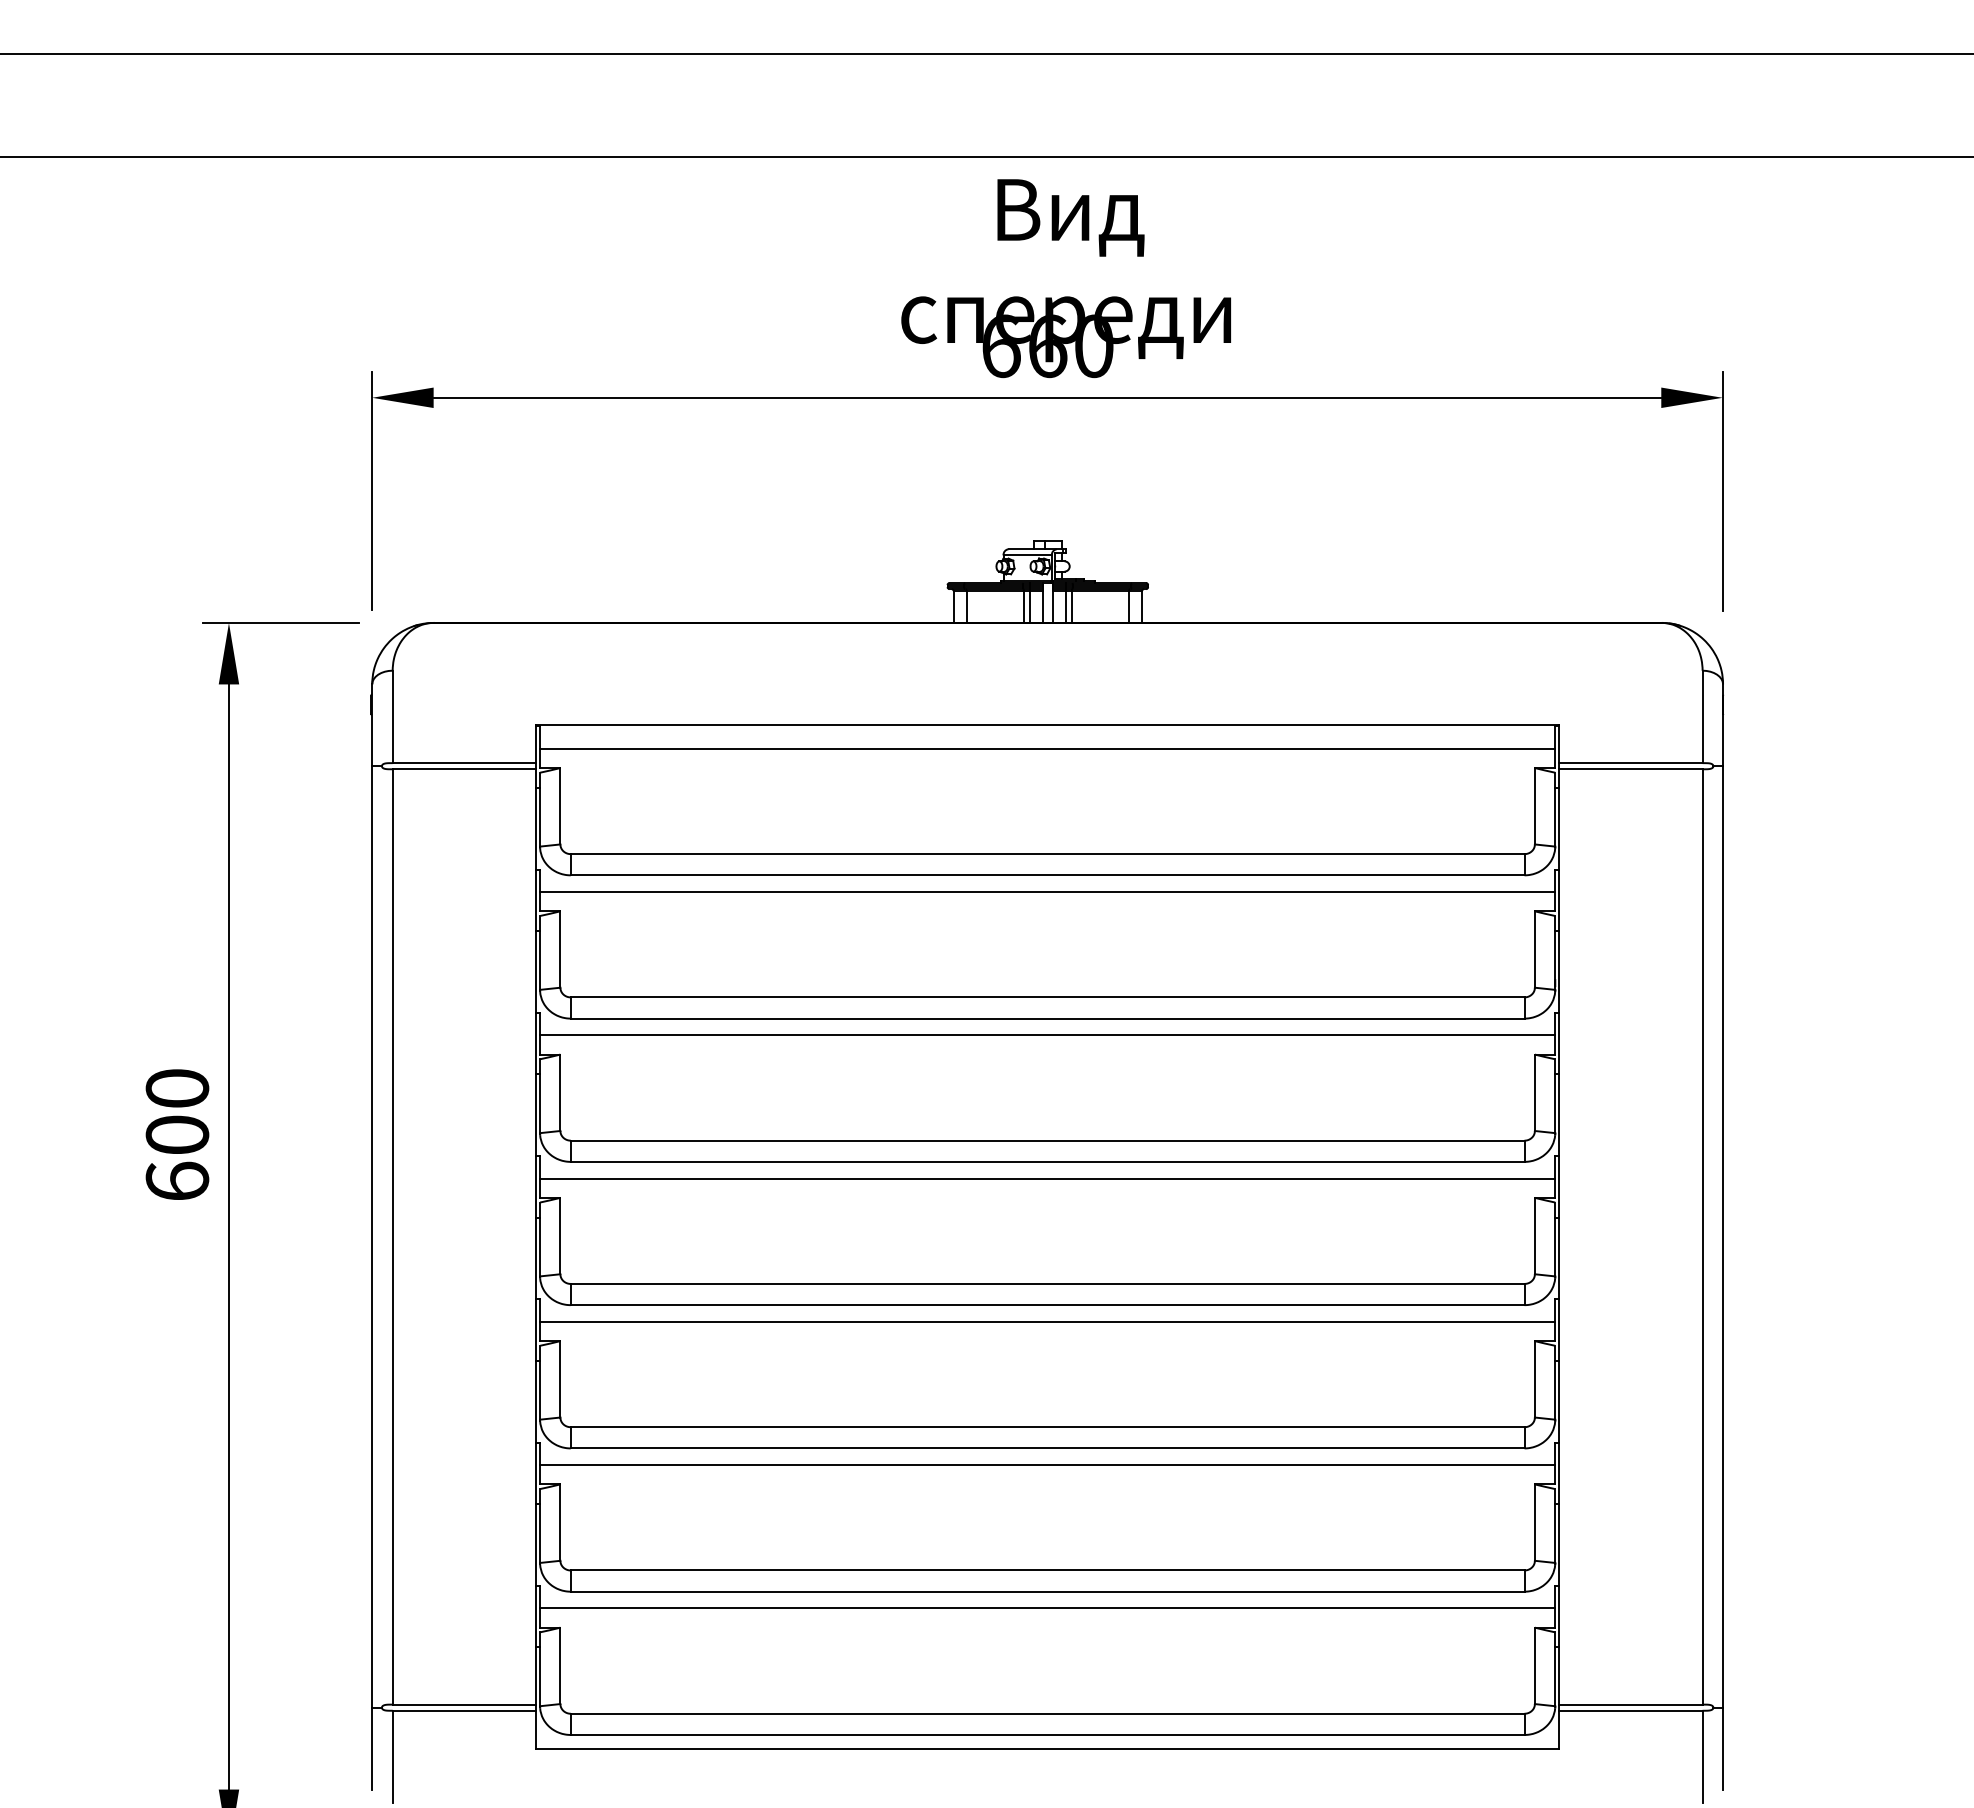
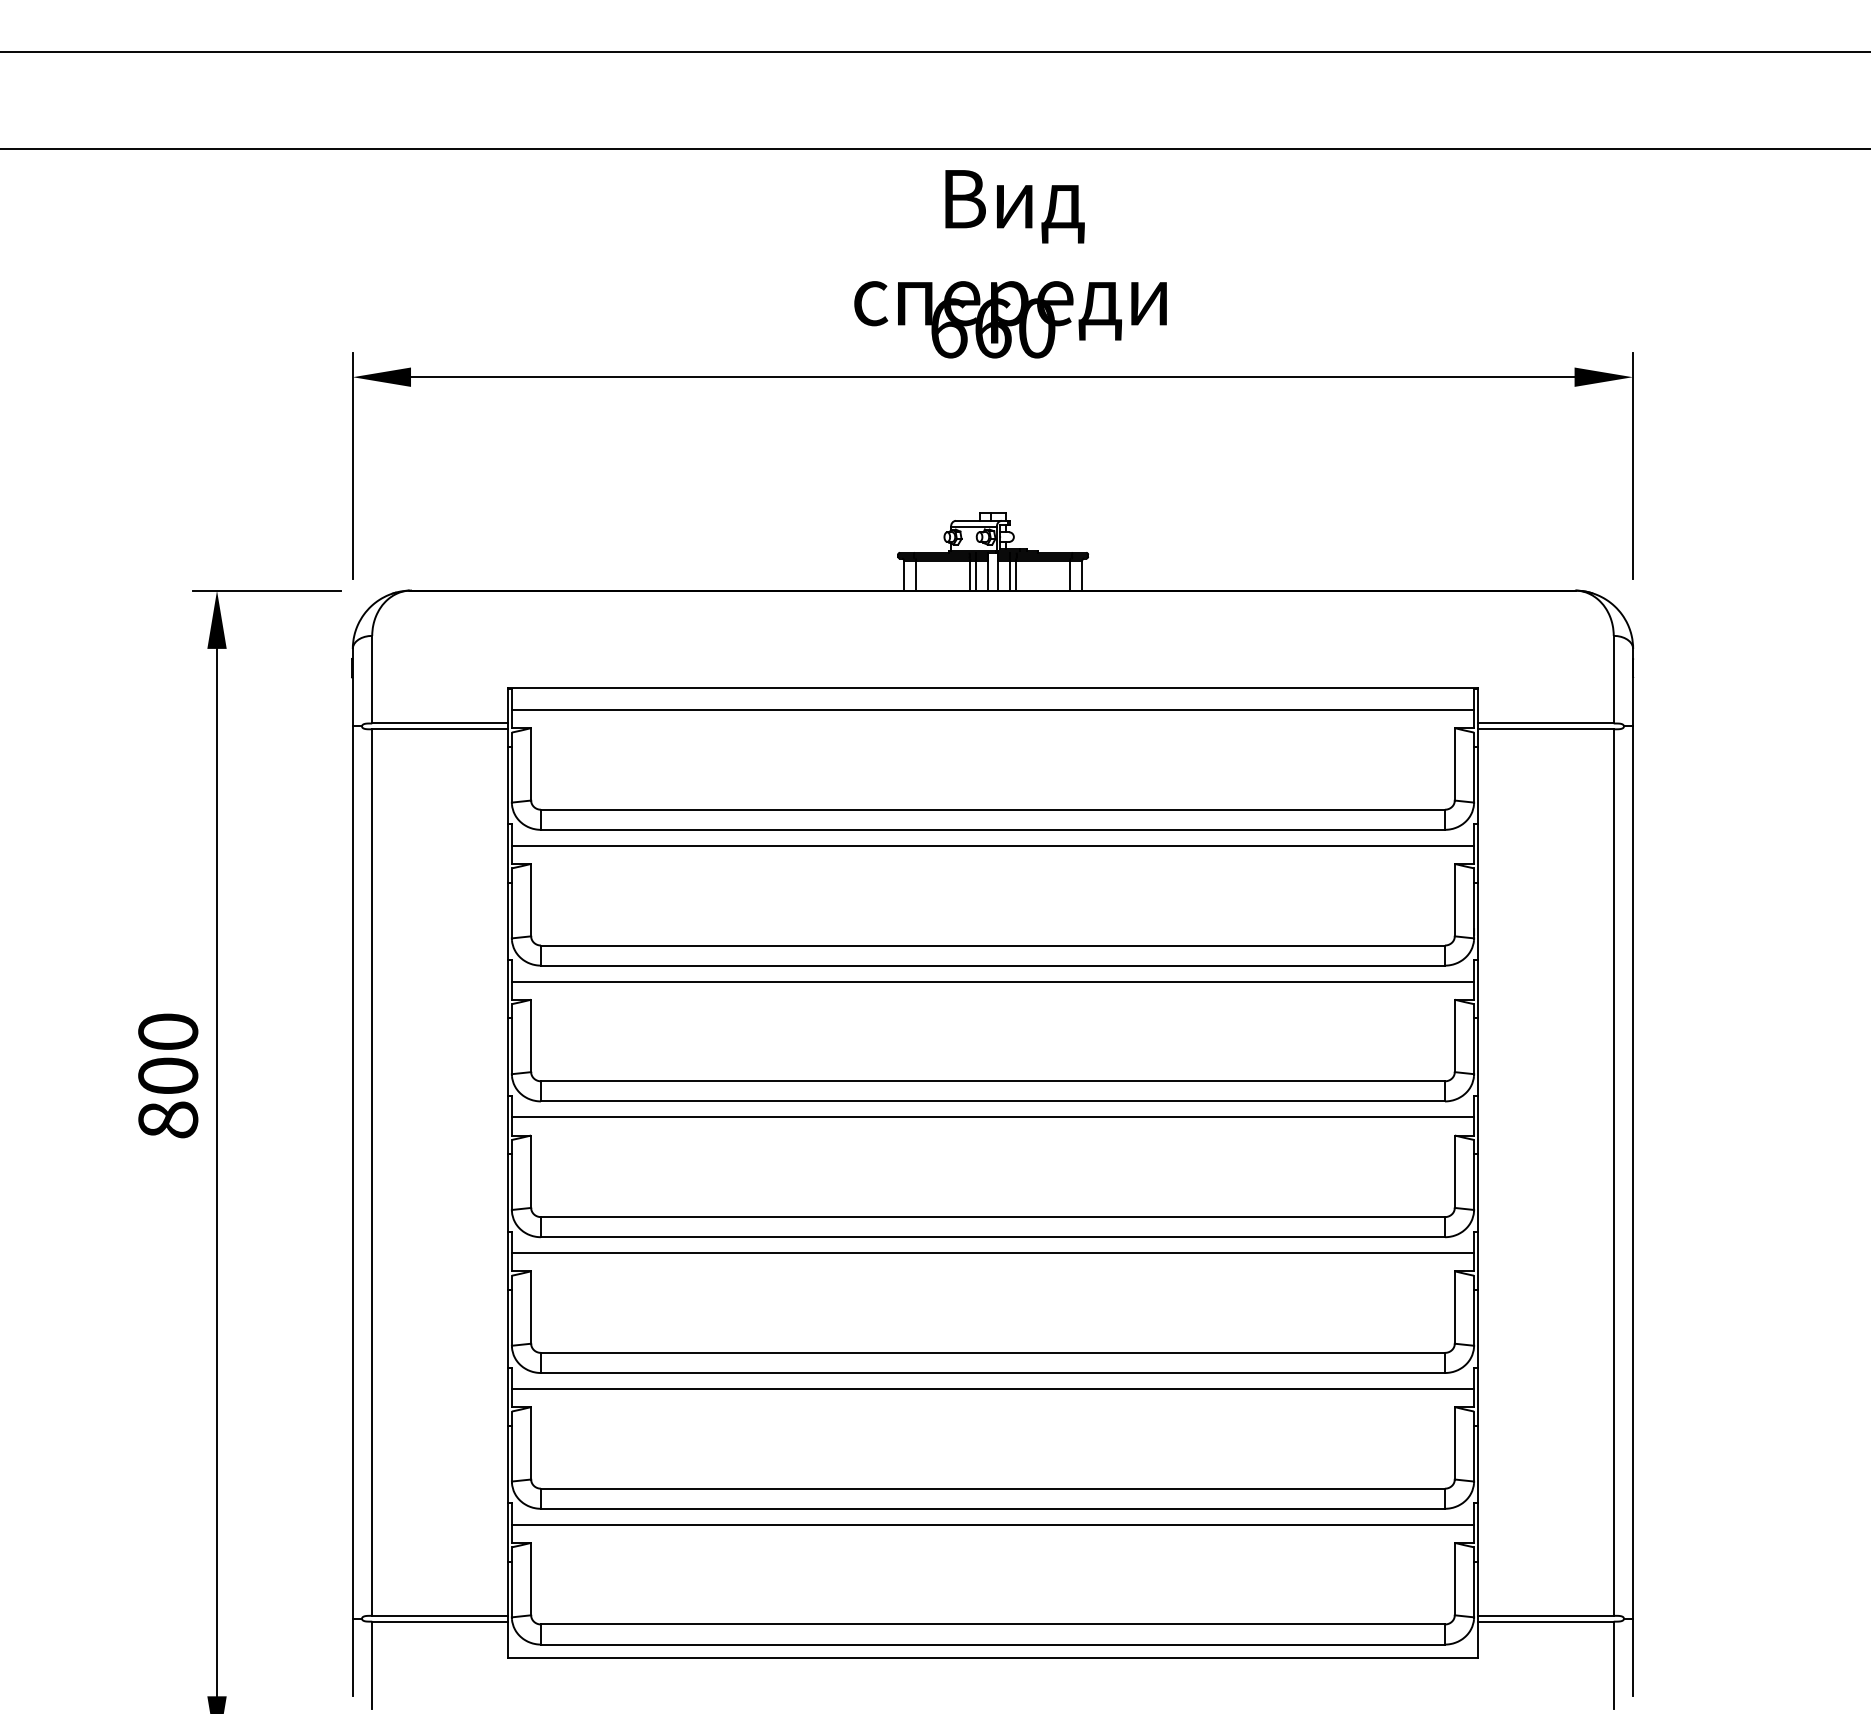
text: (177, 1180) -> (168, 1119), 600 -> 800

